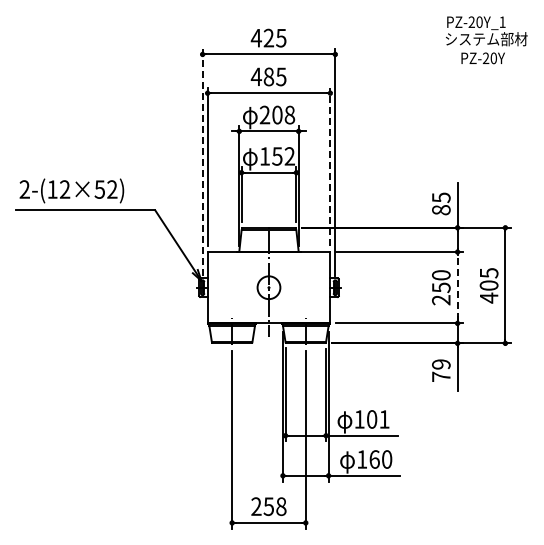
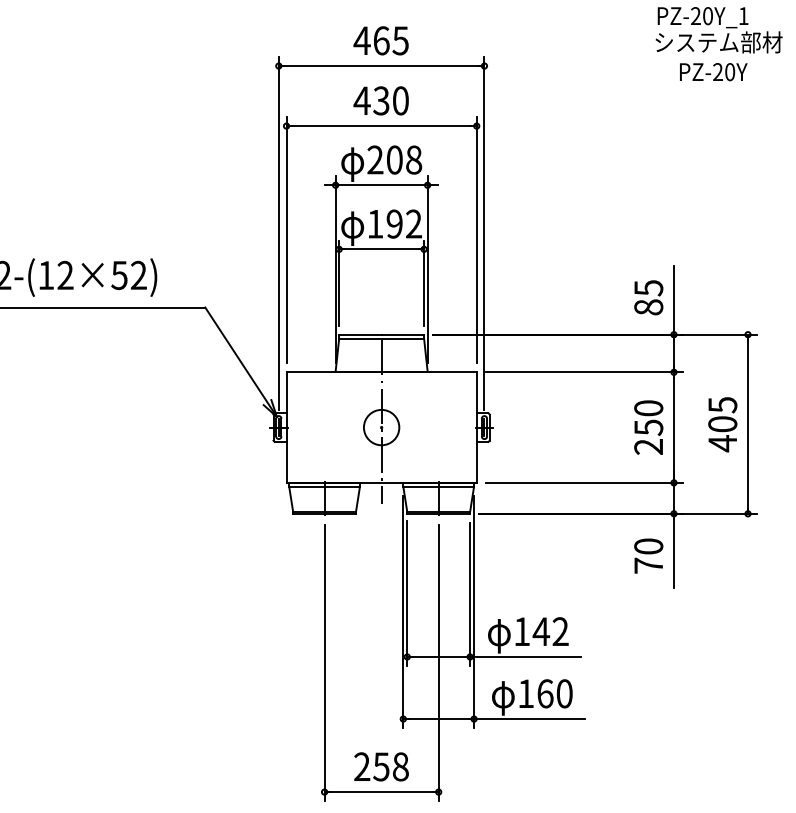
text: (268, 37) -> (380, 39), 425 -> 465
text: (274, 76) -> (390, 100), 485 -> 430
text: (277, 156) -> (394, 224), 152 -> 192
line: (202, 162) -> (278, 233), dashed -> solid
line: (330, 166) -> (476, 239), dashed -> solid
line: (457, 287) -> (673, 427), dashed -> solid
text: (441, 364) -> (648, 546), 79 -> 70
text: (377, 419) -> (549, 631), 101 -> 142

